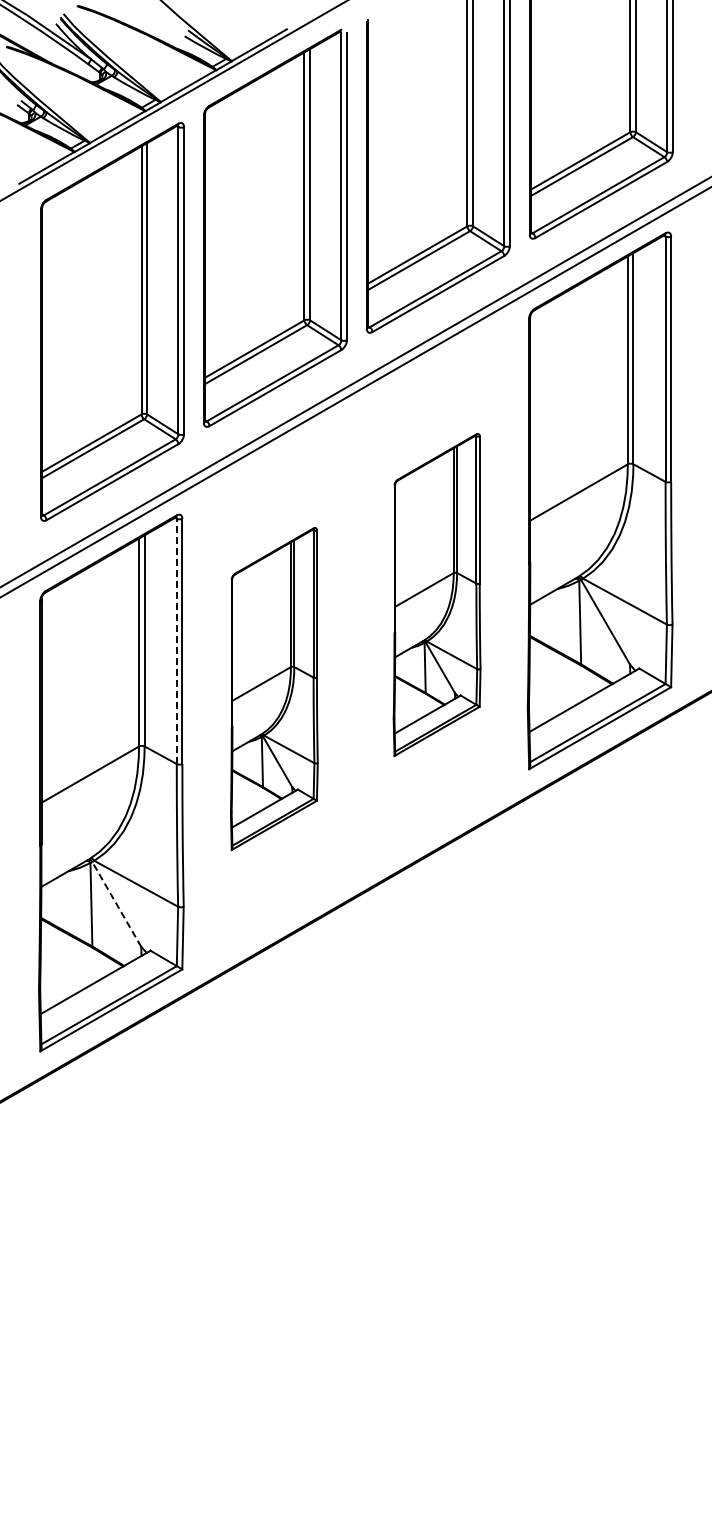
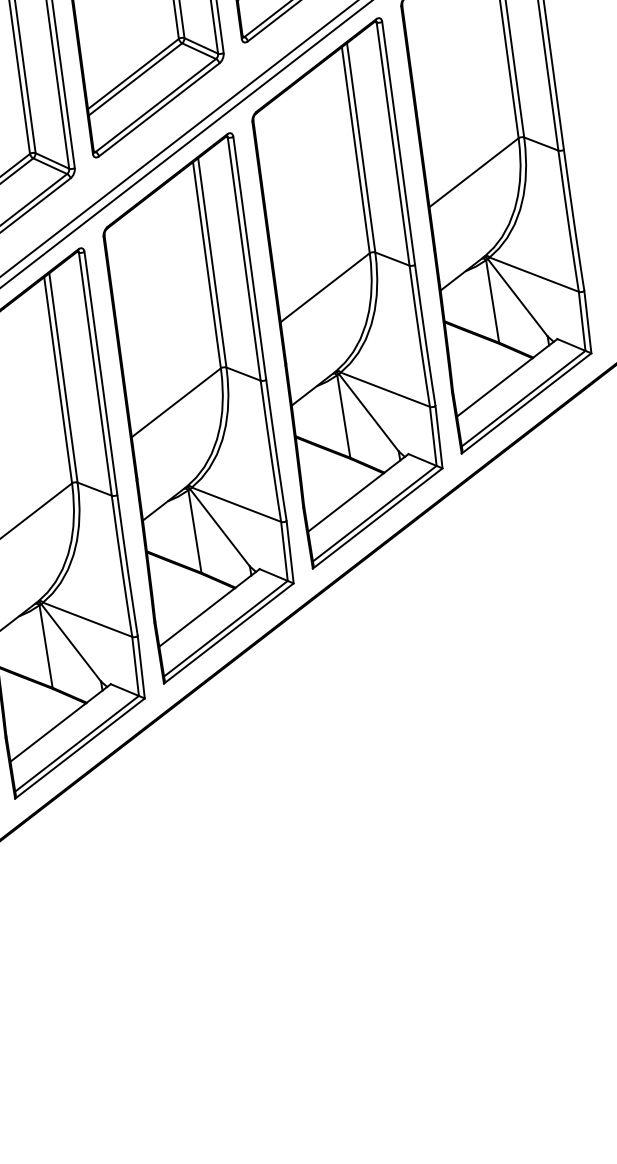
part: (436, 594) -> (346, 292), size x1.67
line: (176, 641) -> (95, 374), dashed -> solid
part: (274, 688) -> (198, 407), size x1.67
line: (116, 904) -> (70, 642), dashed -> solid

